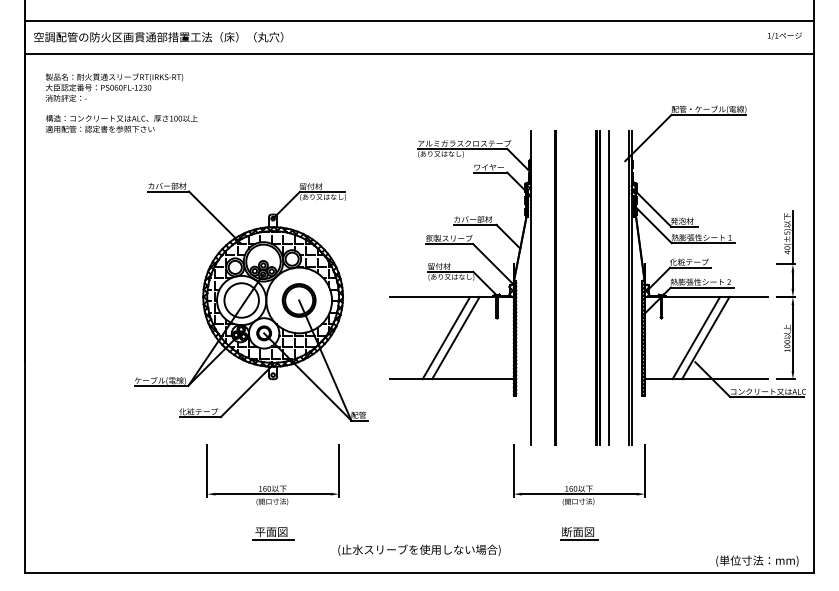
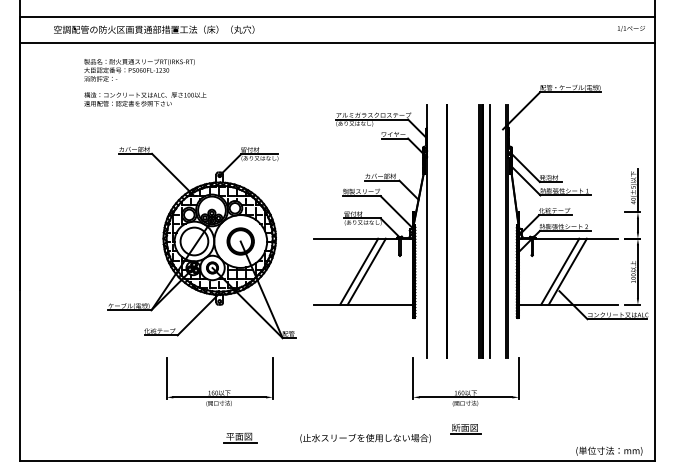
text: (158, 37) -> (154, 29), moved
text: (121, 102) -> (145, 82), moved
part: (273, 533) -> (240, 437), moved
text: (419, 549) -> (365, 437), moved

